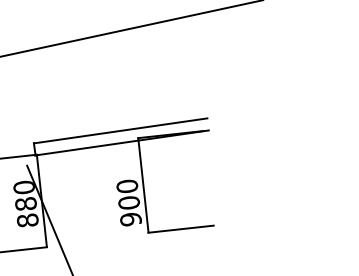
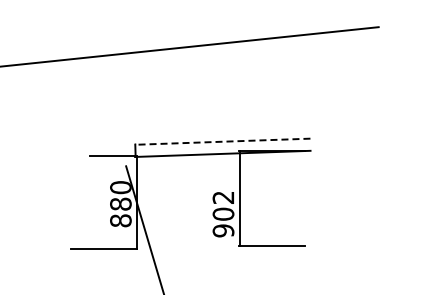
line: (120, 130) -> (222, 141), solid -> dashed
text: (127, 186) -> (223, 197), 900 -> 902

